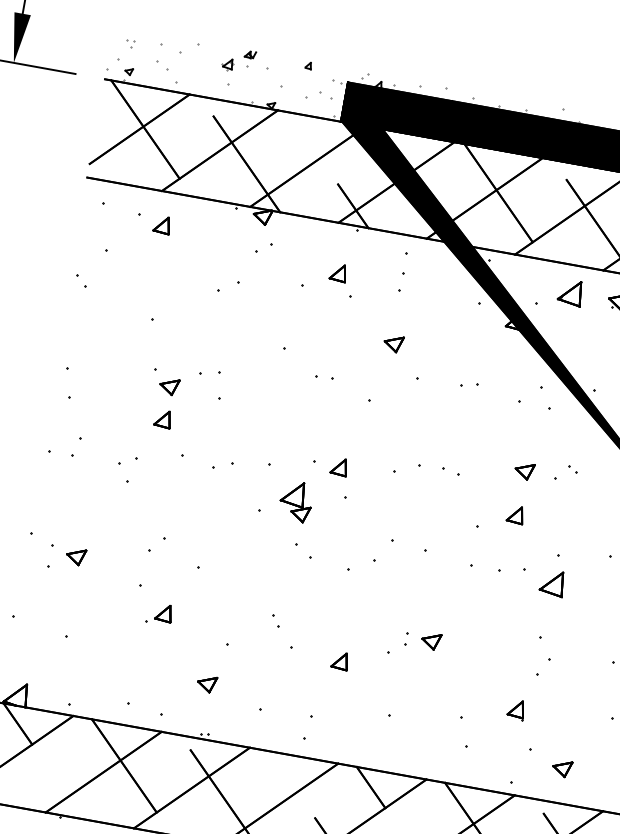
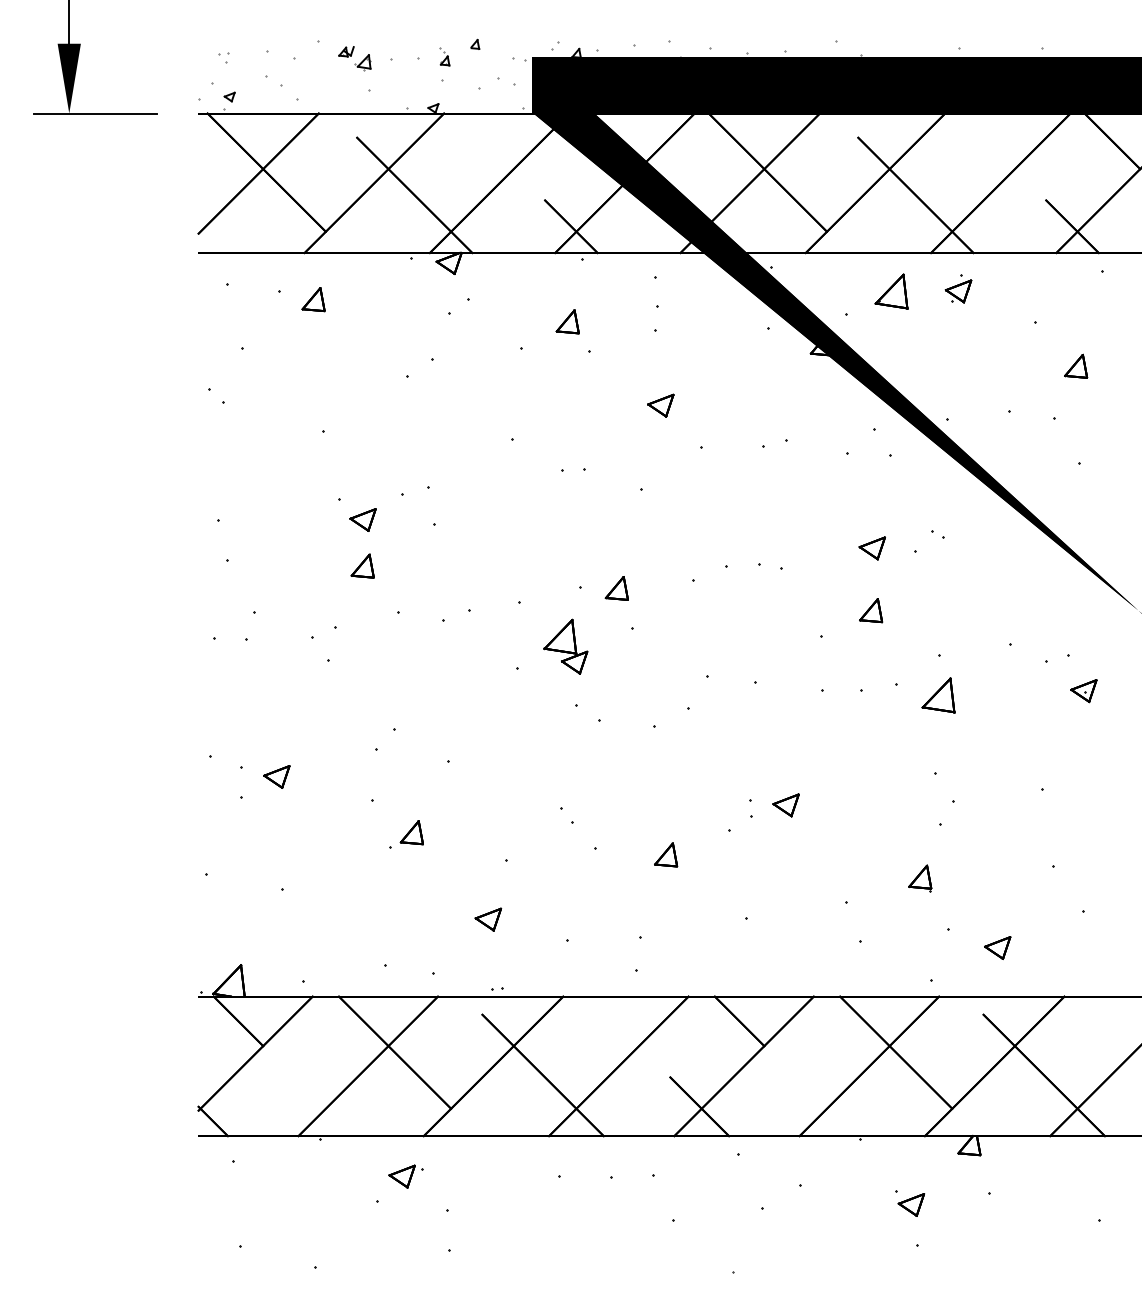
part: (250, 54) -> (346, 51), moved
part: (285, 70) -> (444, 56), added

